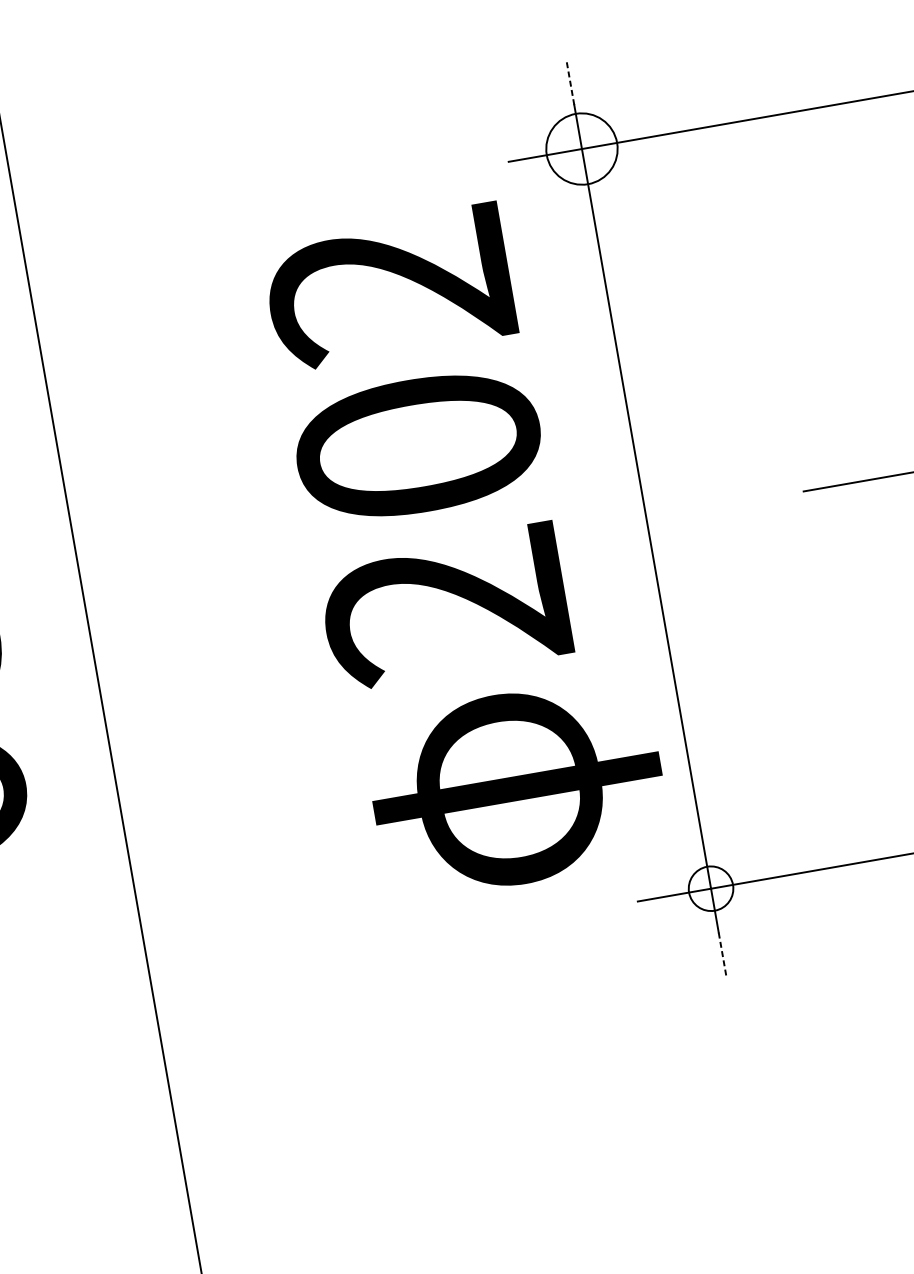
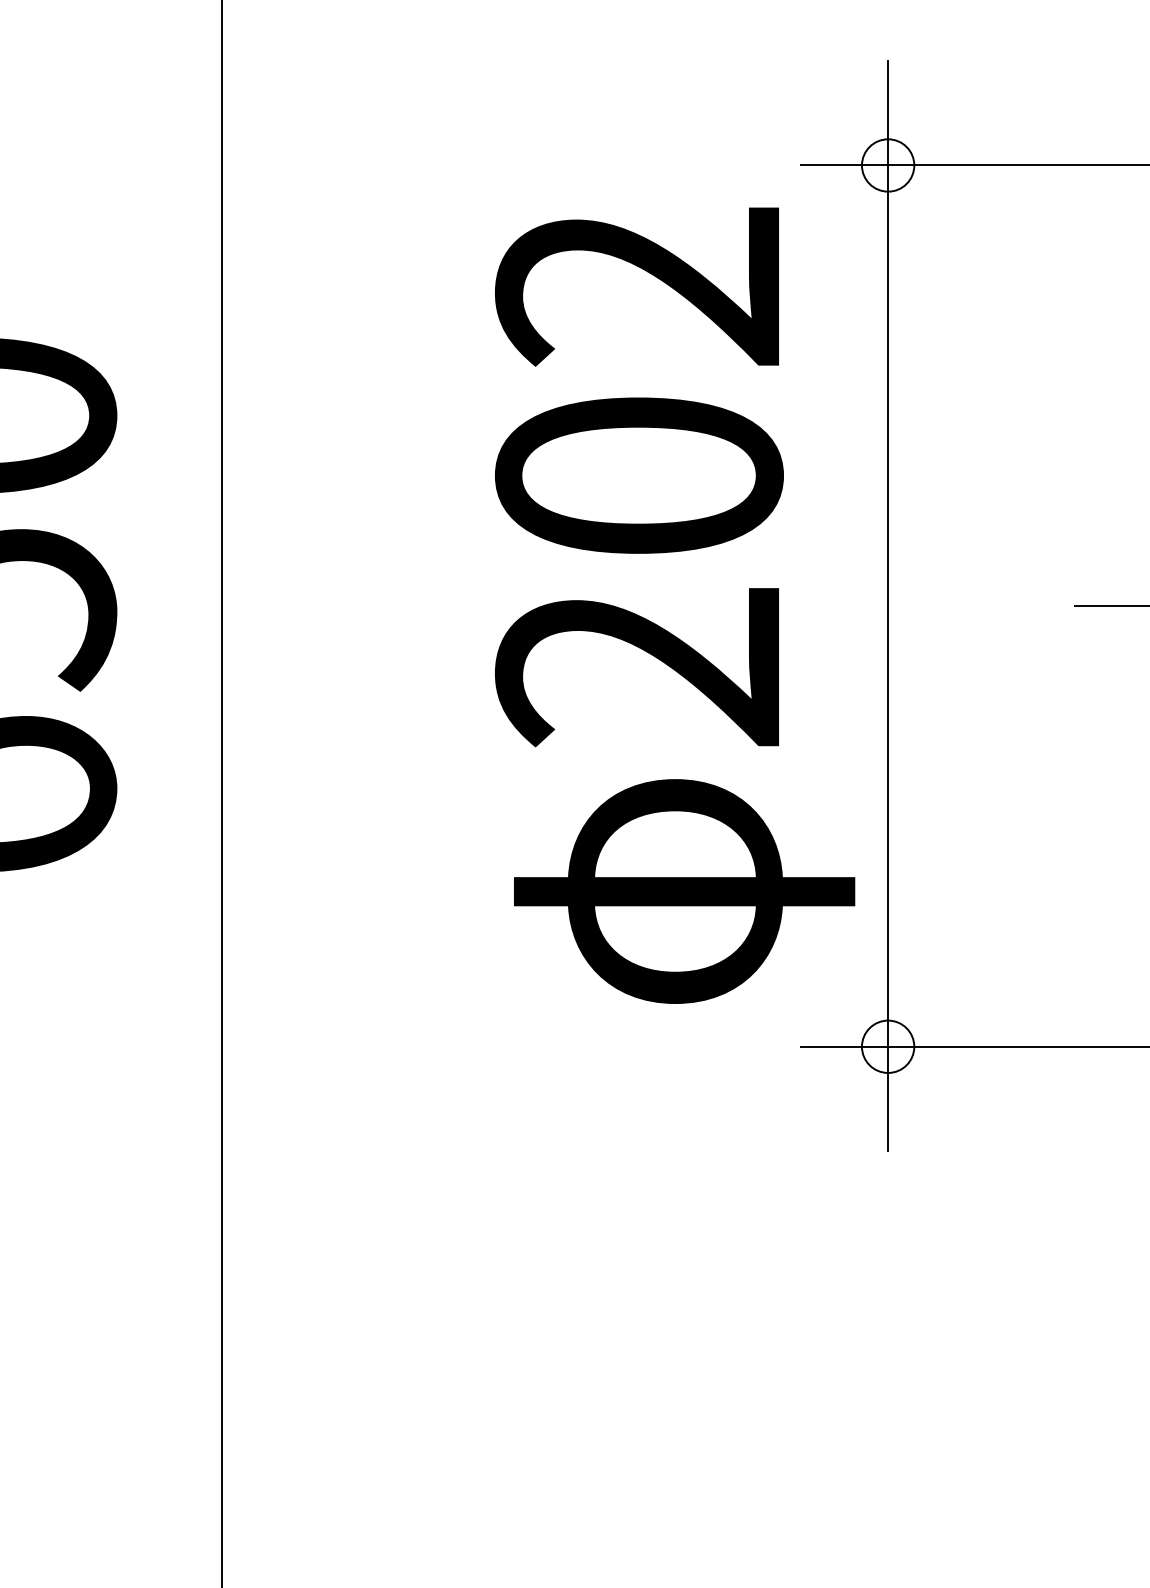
line: (570, 82) -> (888, 86), dashed -> solid
circle: (581, 149) -> (887, 165), size x0.62
line: (722, 954) -> (888, 1125), dashed -> solid

